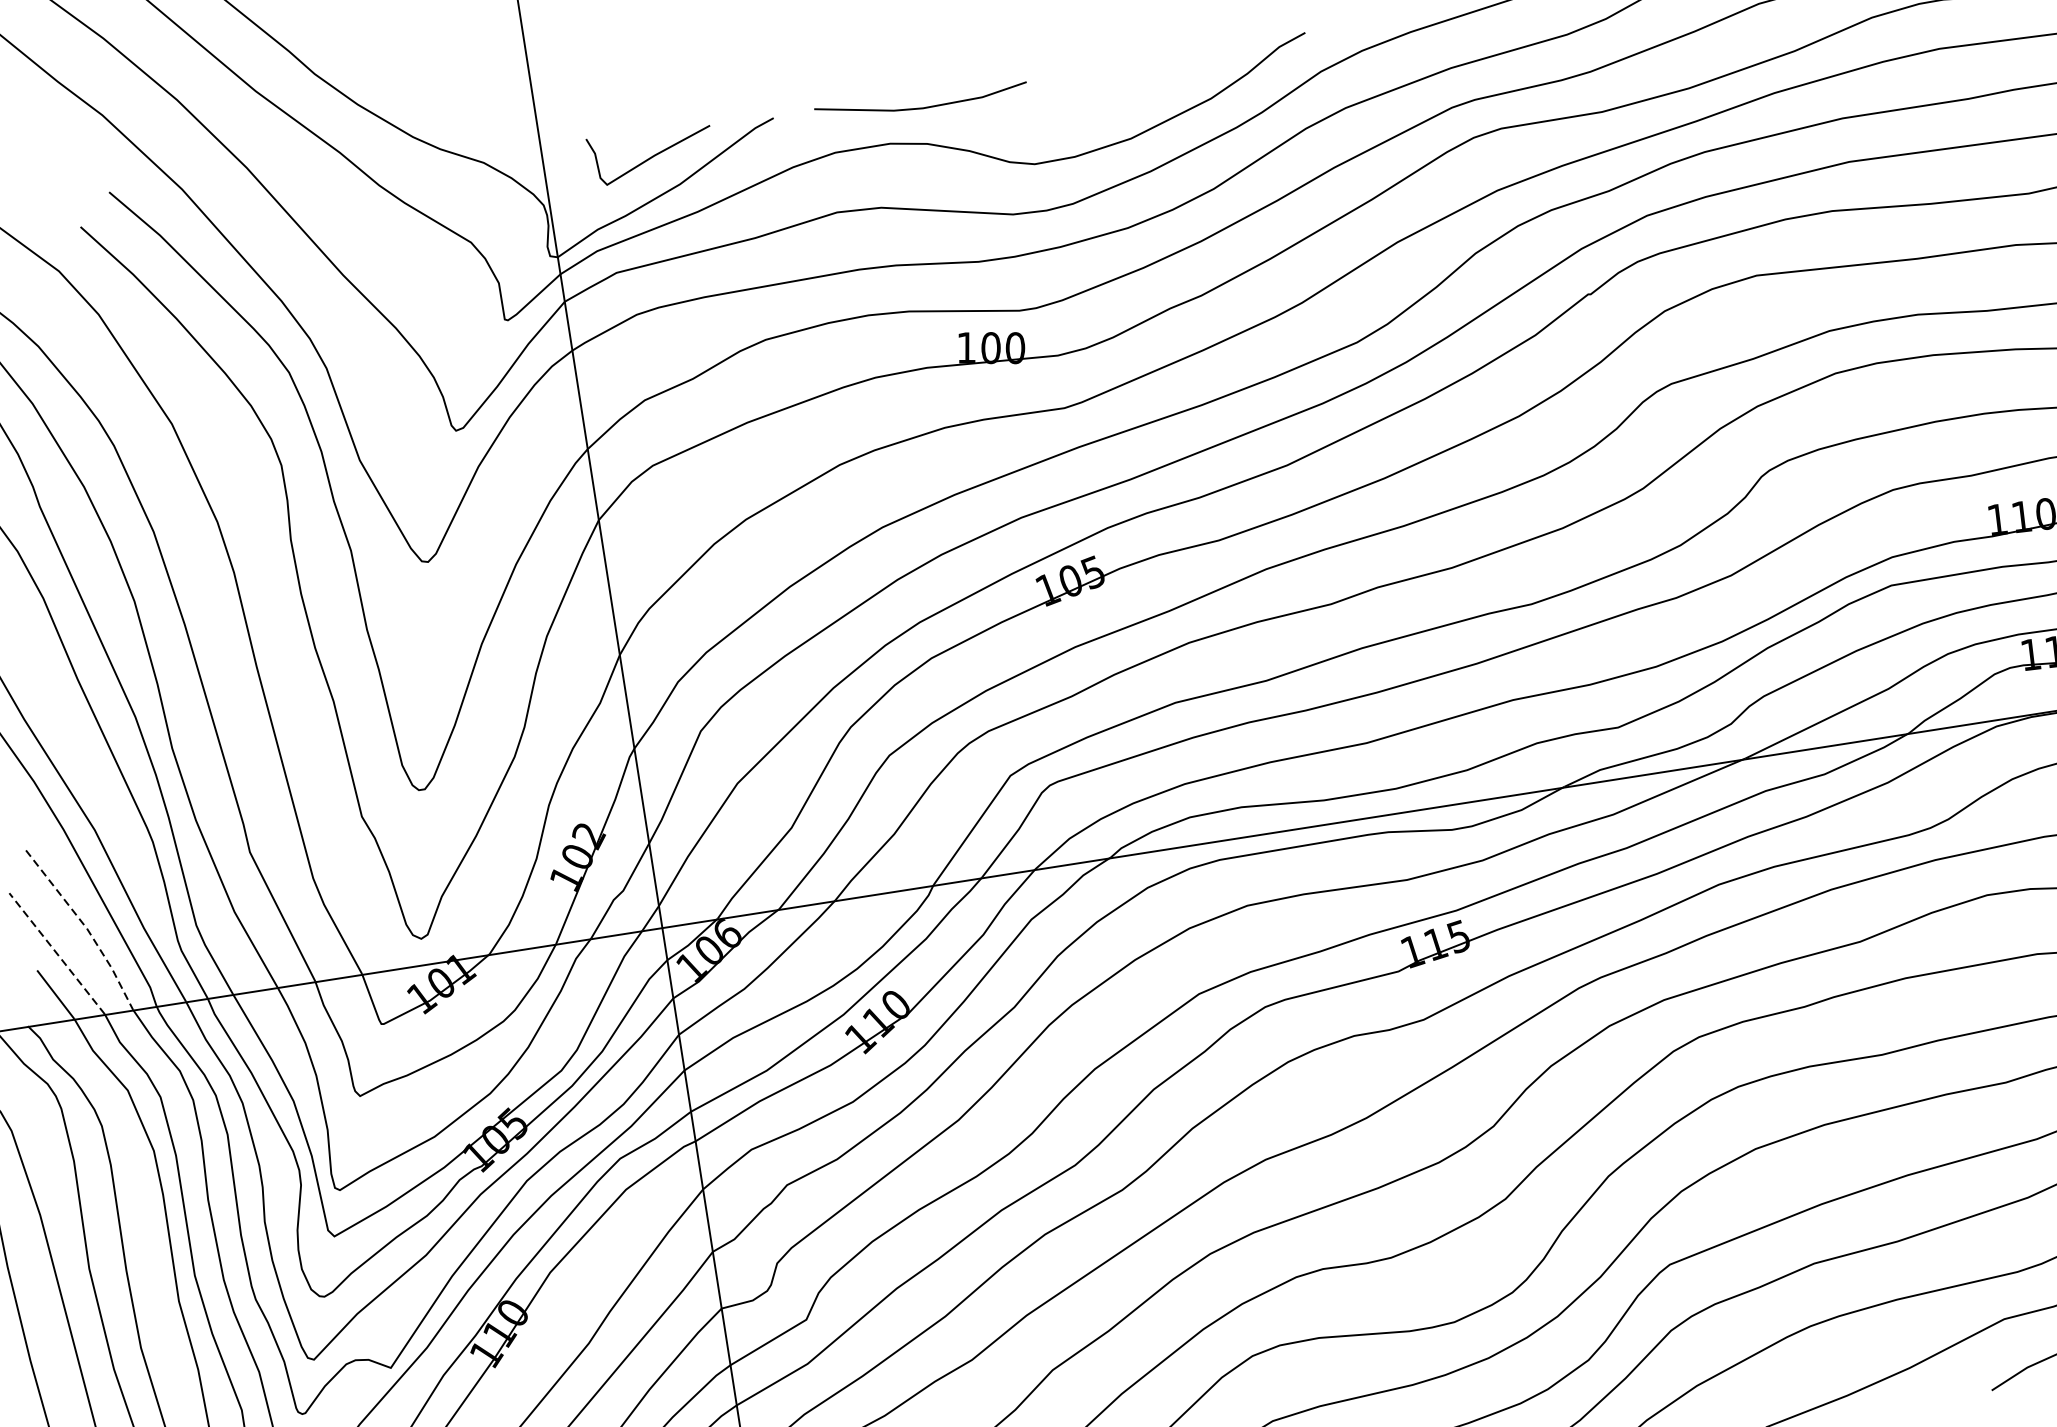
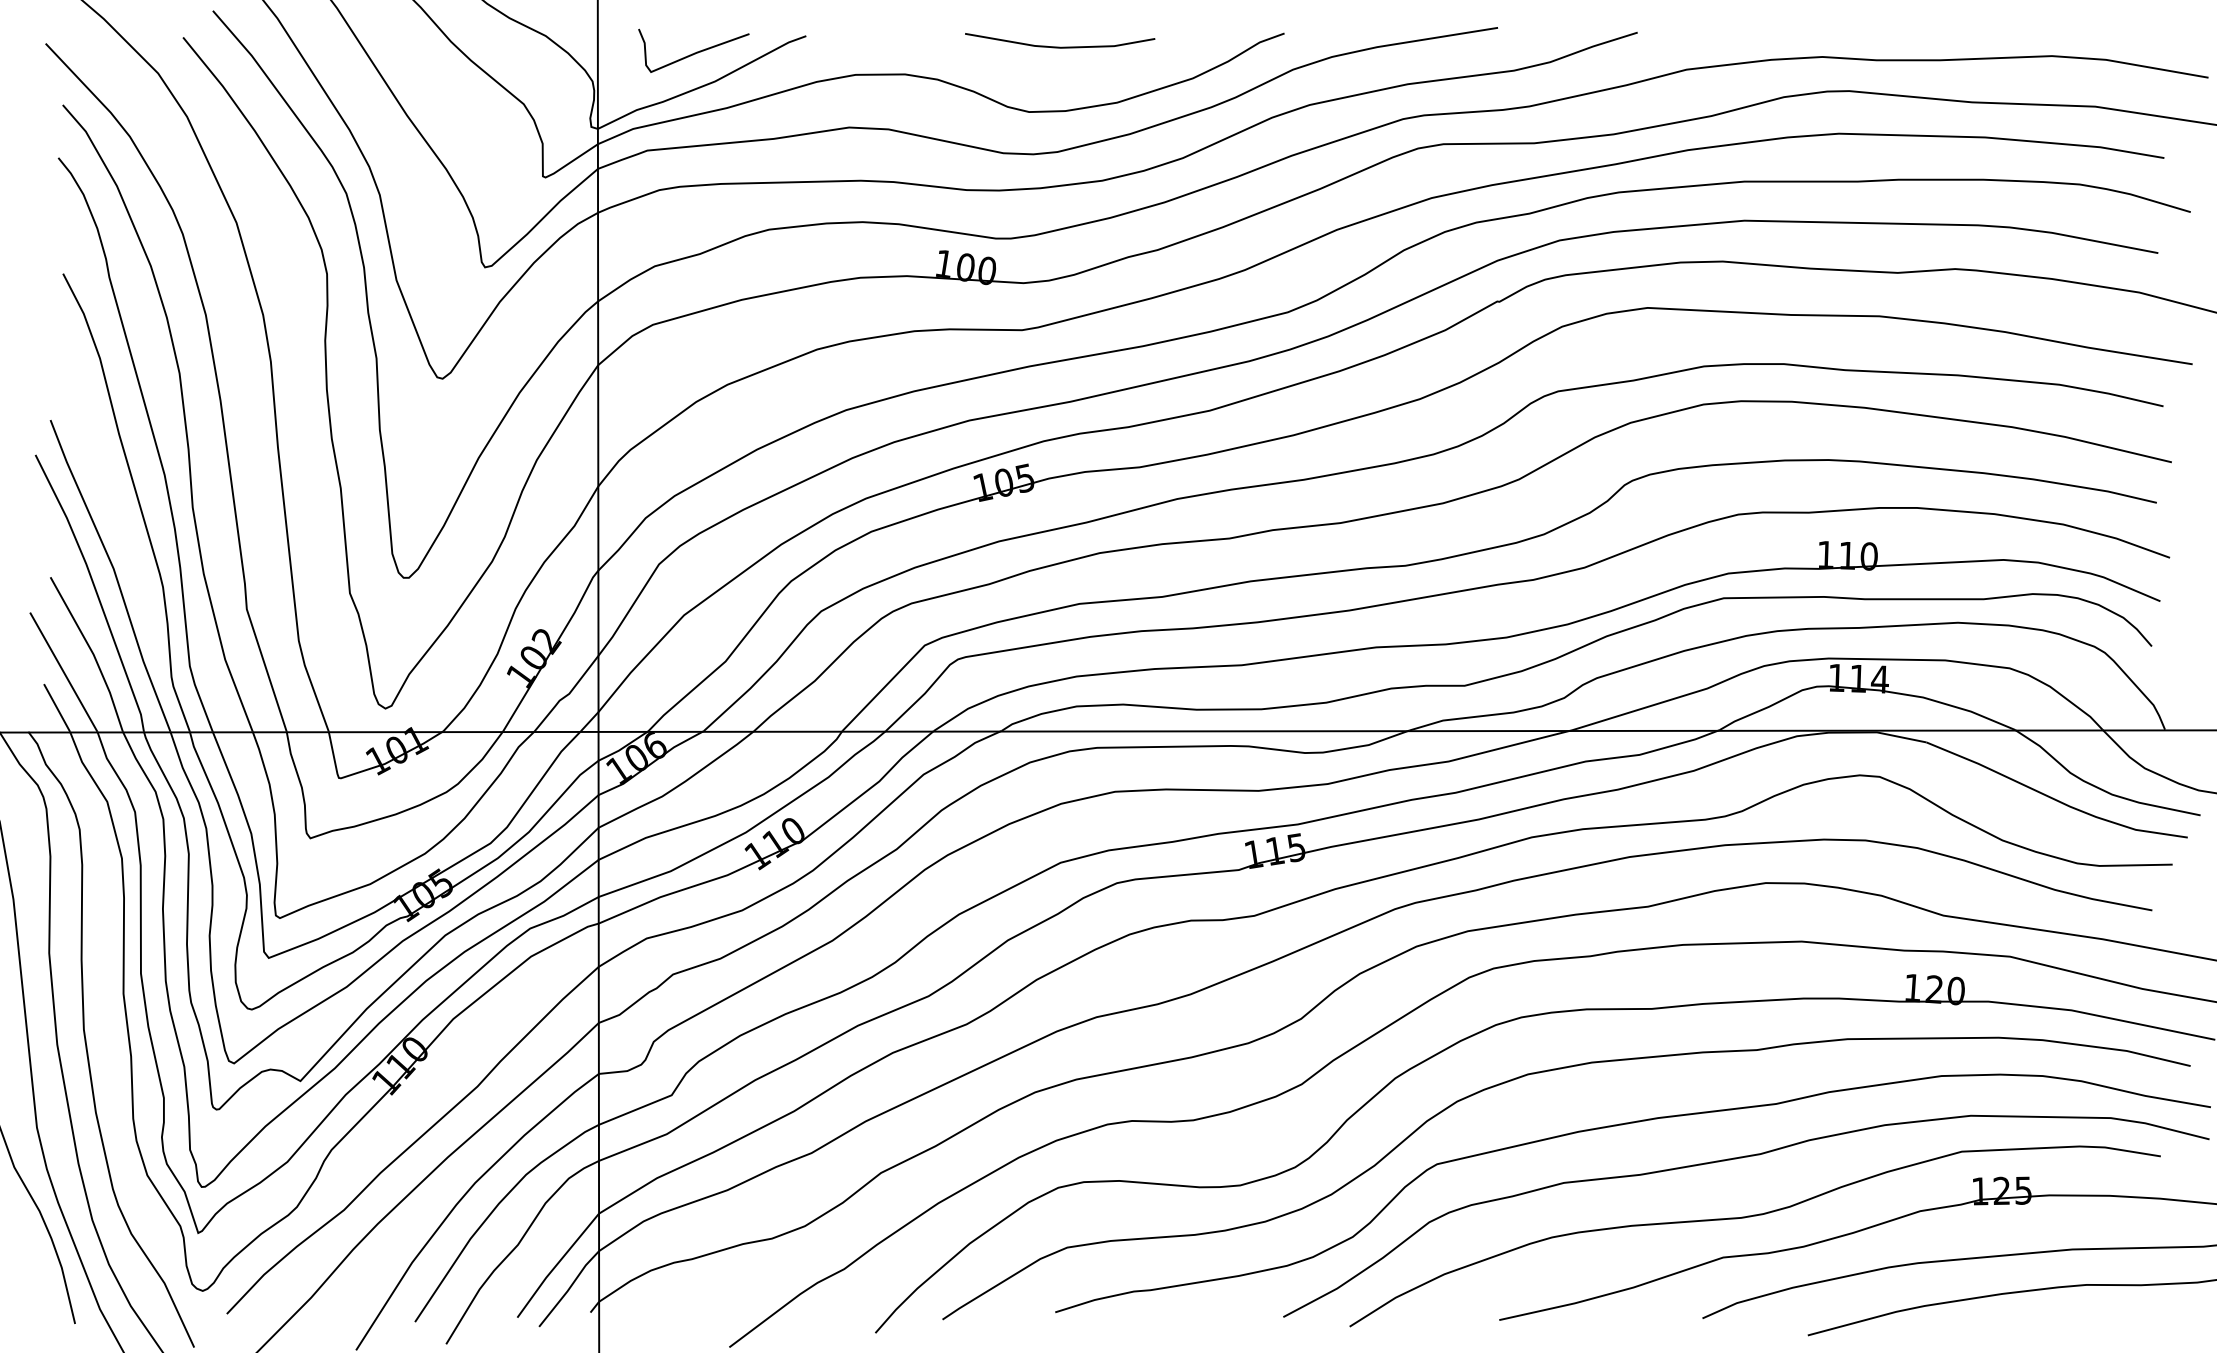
line: (922, 106) -> (1060, 46), moved
line: (86, 927) -> (93, 653), dashed -> solid
line: (56, 953) -> (63, 671), dashed -> solid

